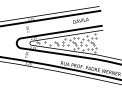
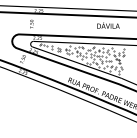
hatch: (65, 43) -> (80, 53), added

